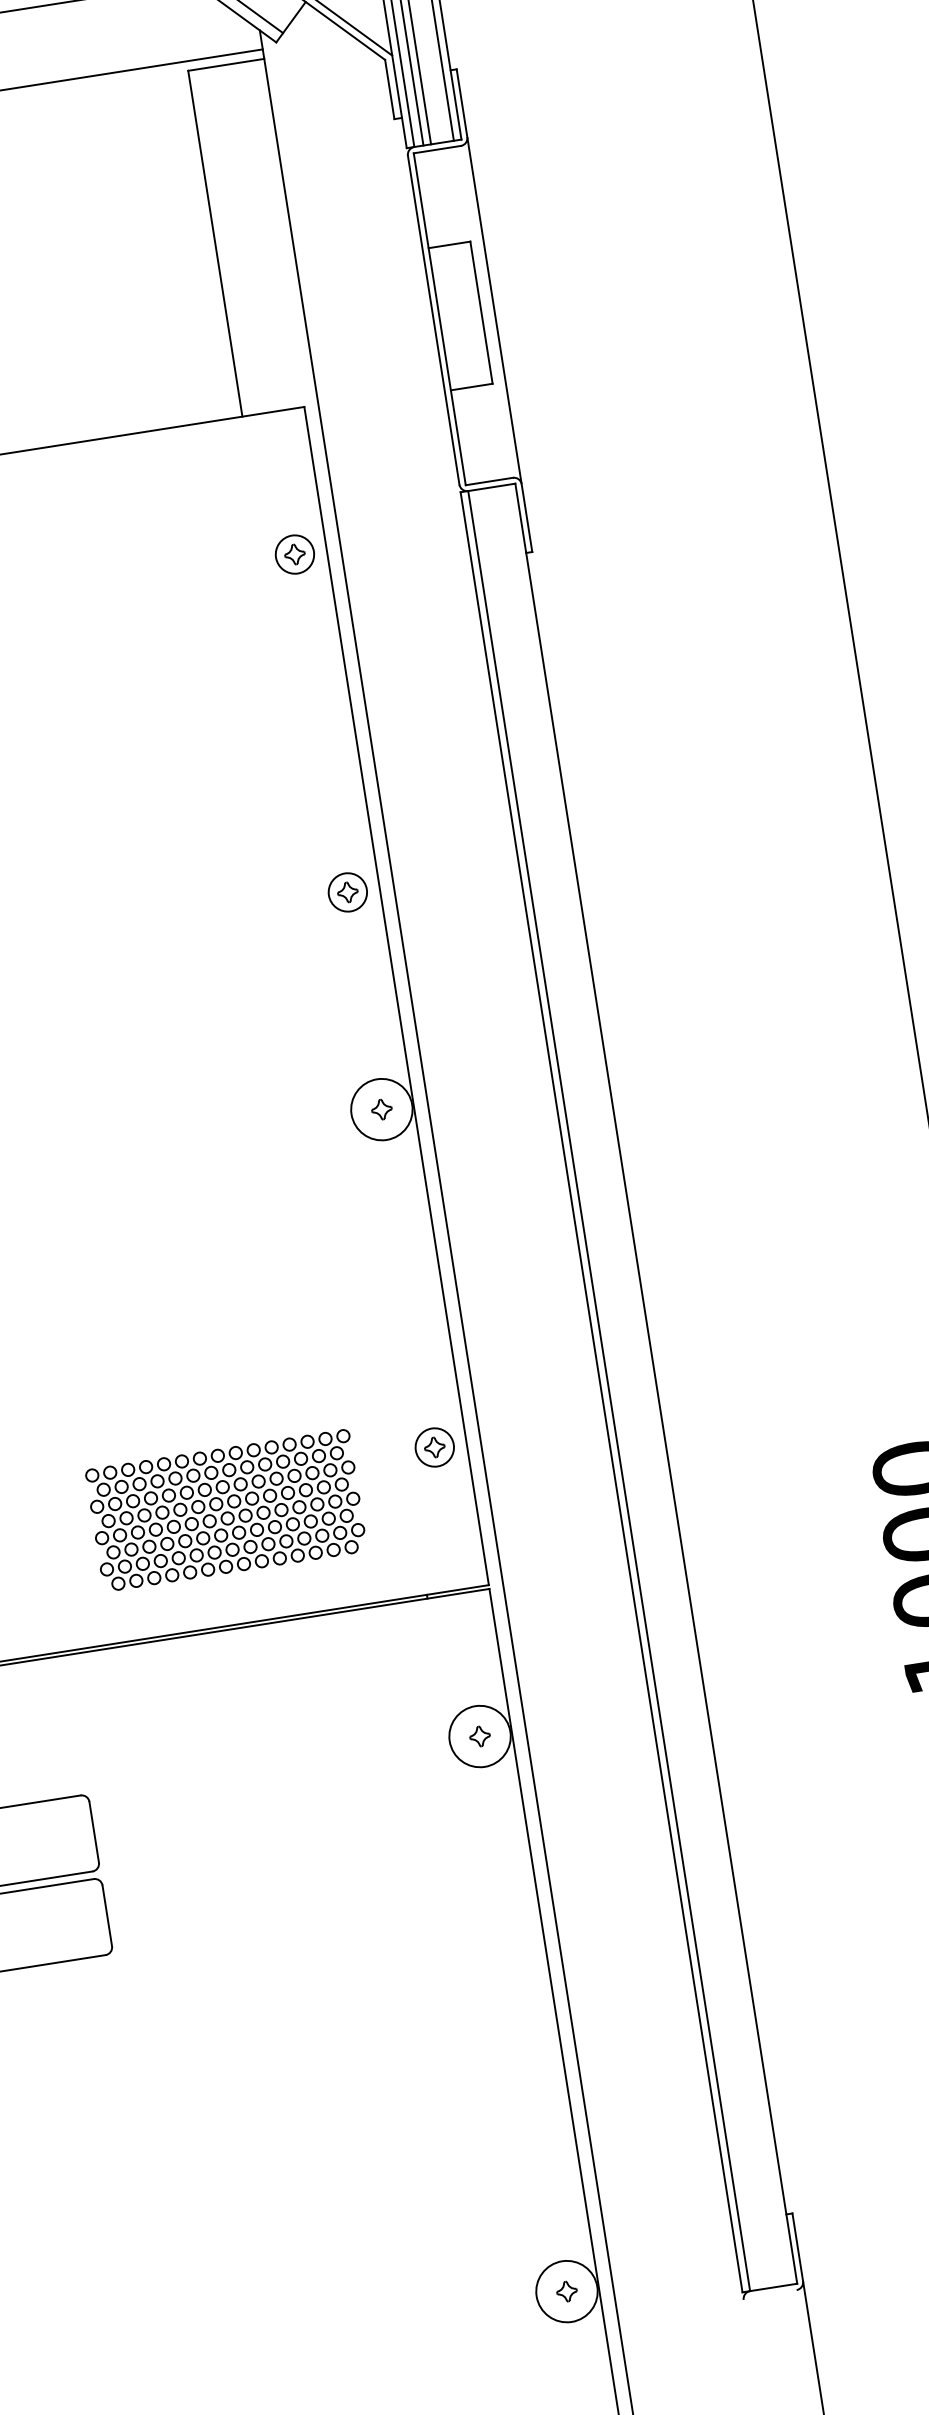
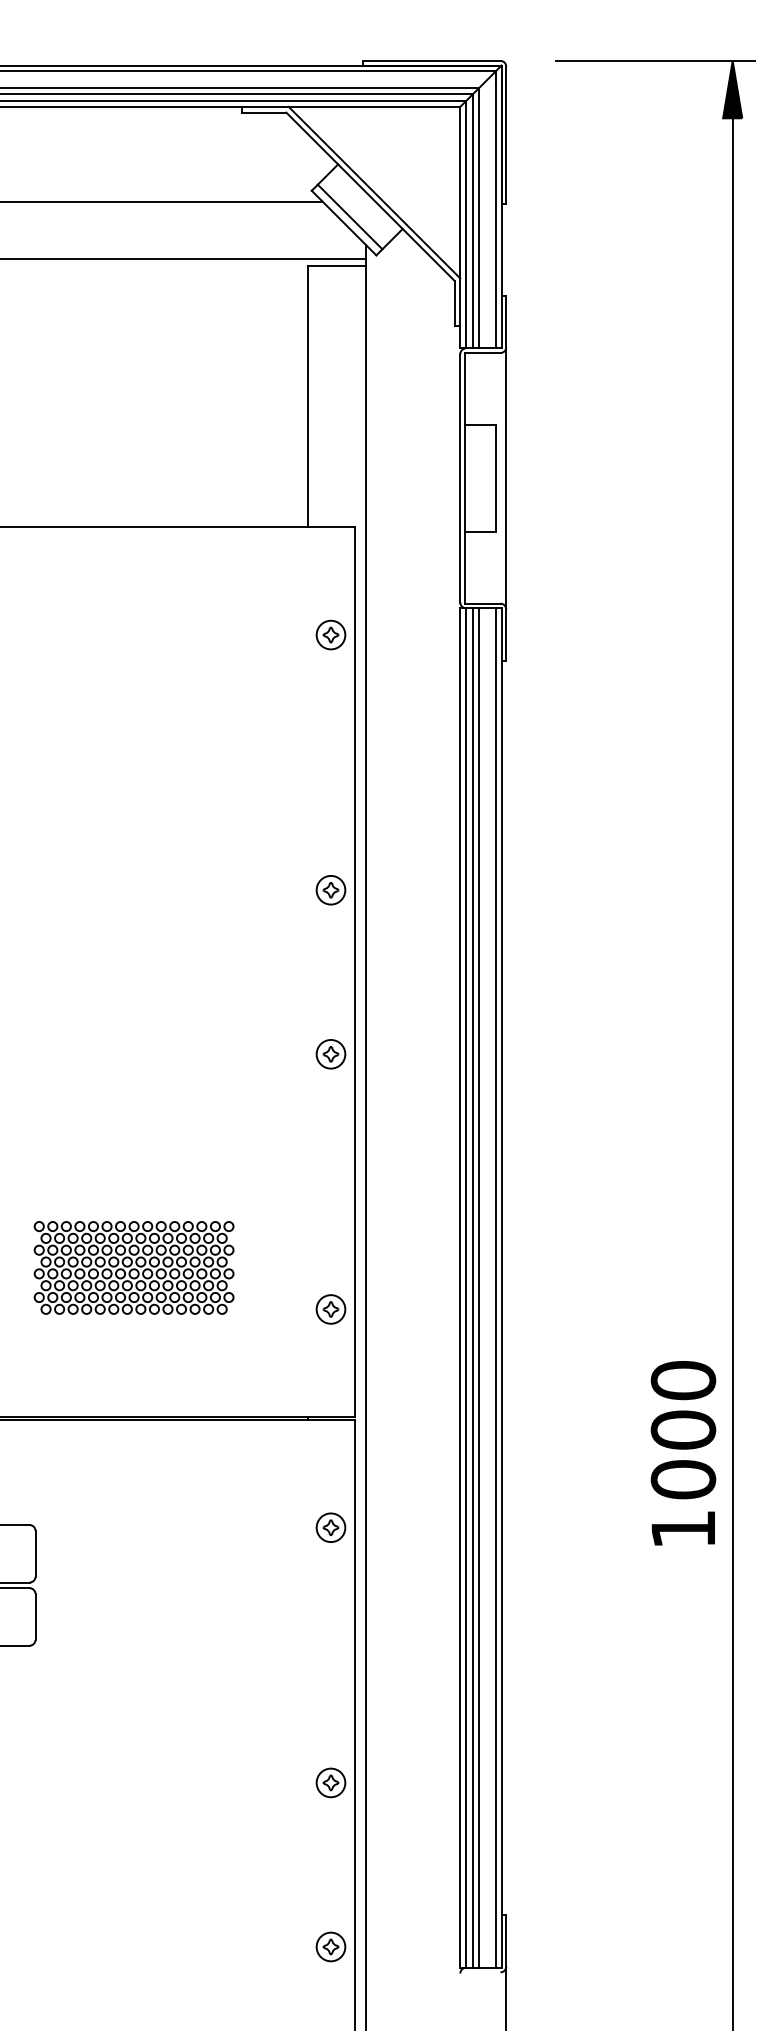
circle: (381, 1108) -> (330, 1053), size x0.62
line: (648, 1384) -> (495, 1287), added
line: (625, 1387) -> (478, 1287), added
line: (617, 1389) -> (472, 1287), added
part: (225, 1510) -> (133, 1267), moved
circle: (479, 1736) -> (330, 1527), size x0.62
part: (532, 2073) -> (330, 1782), added
circle: (566, 2291) -> (330, 1946), size x0.62

